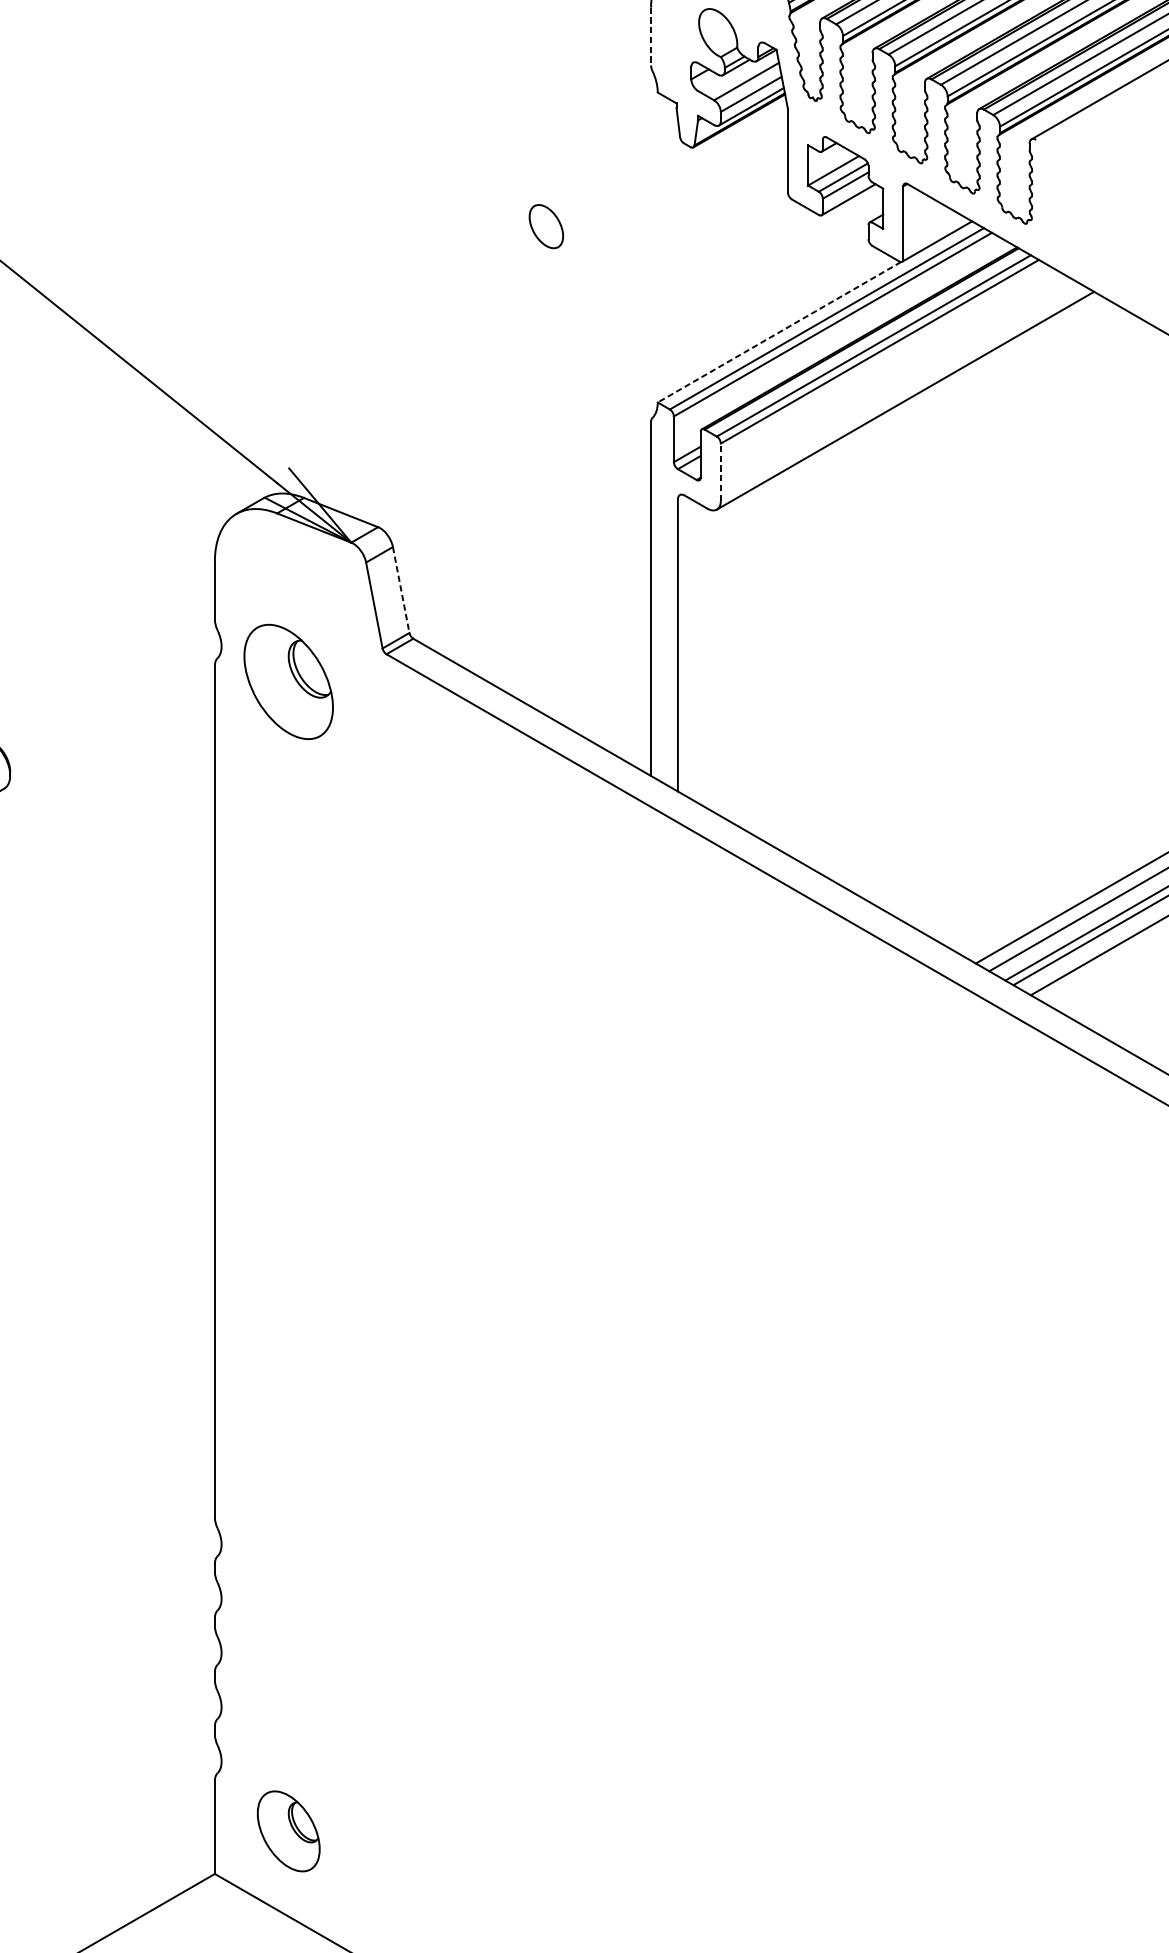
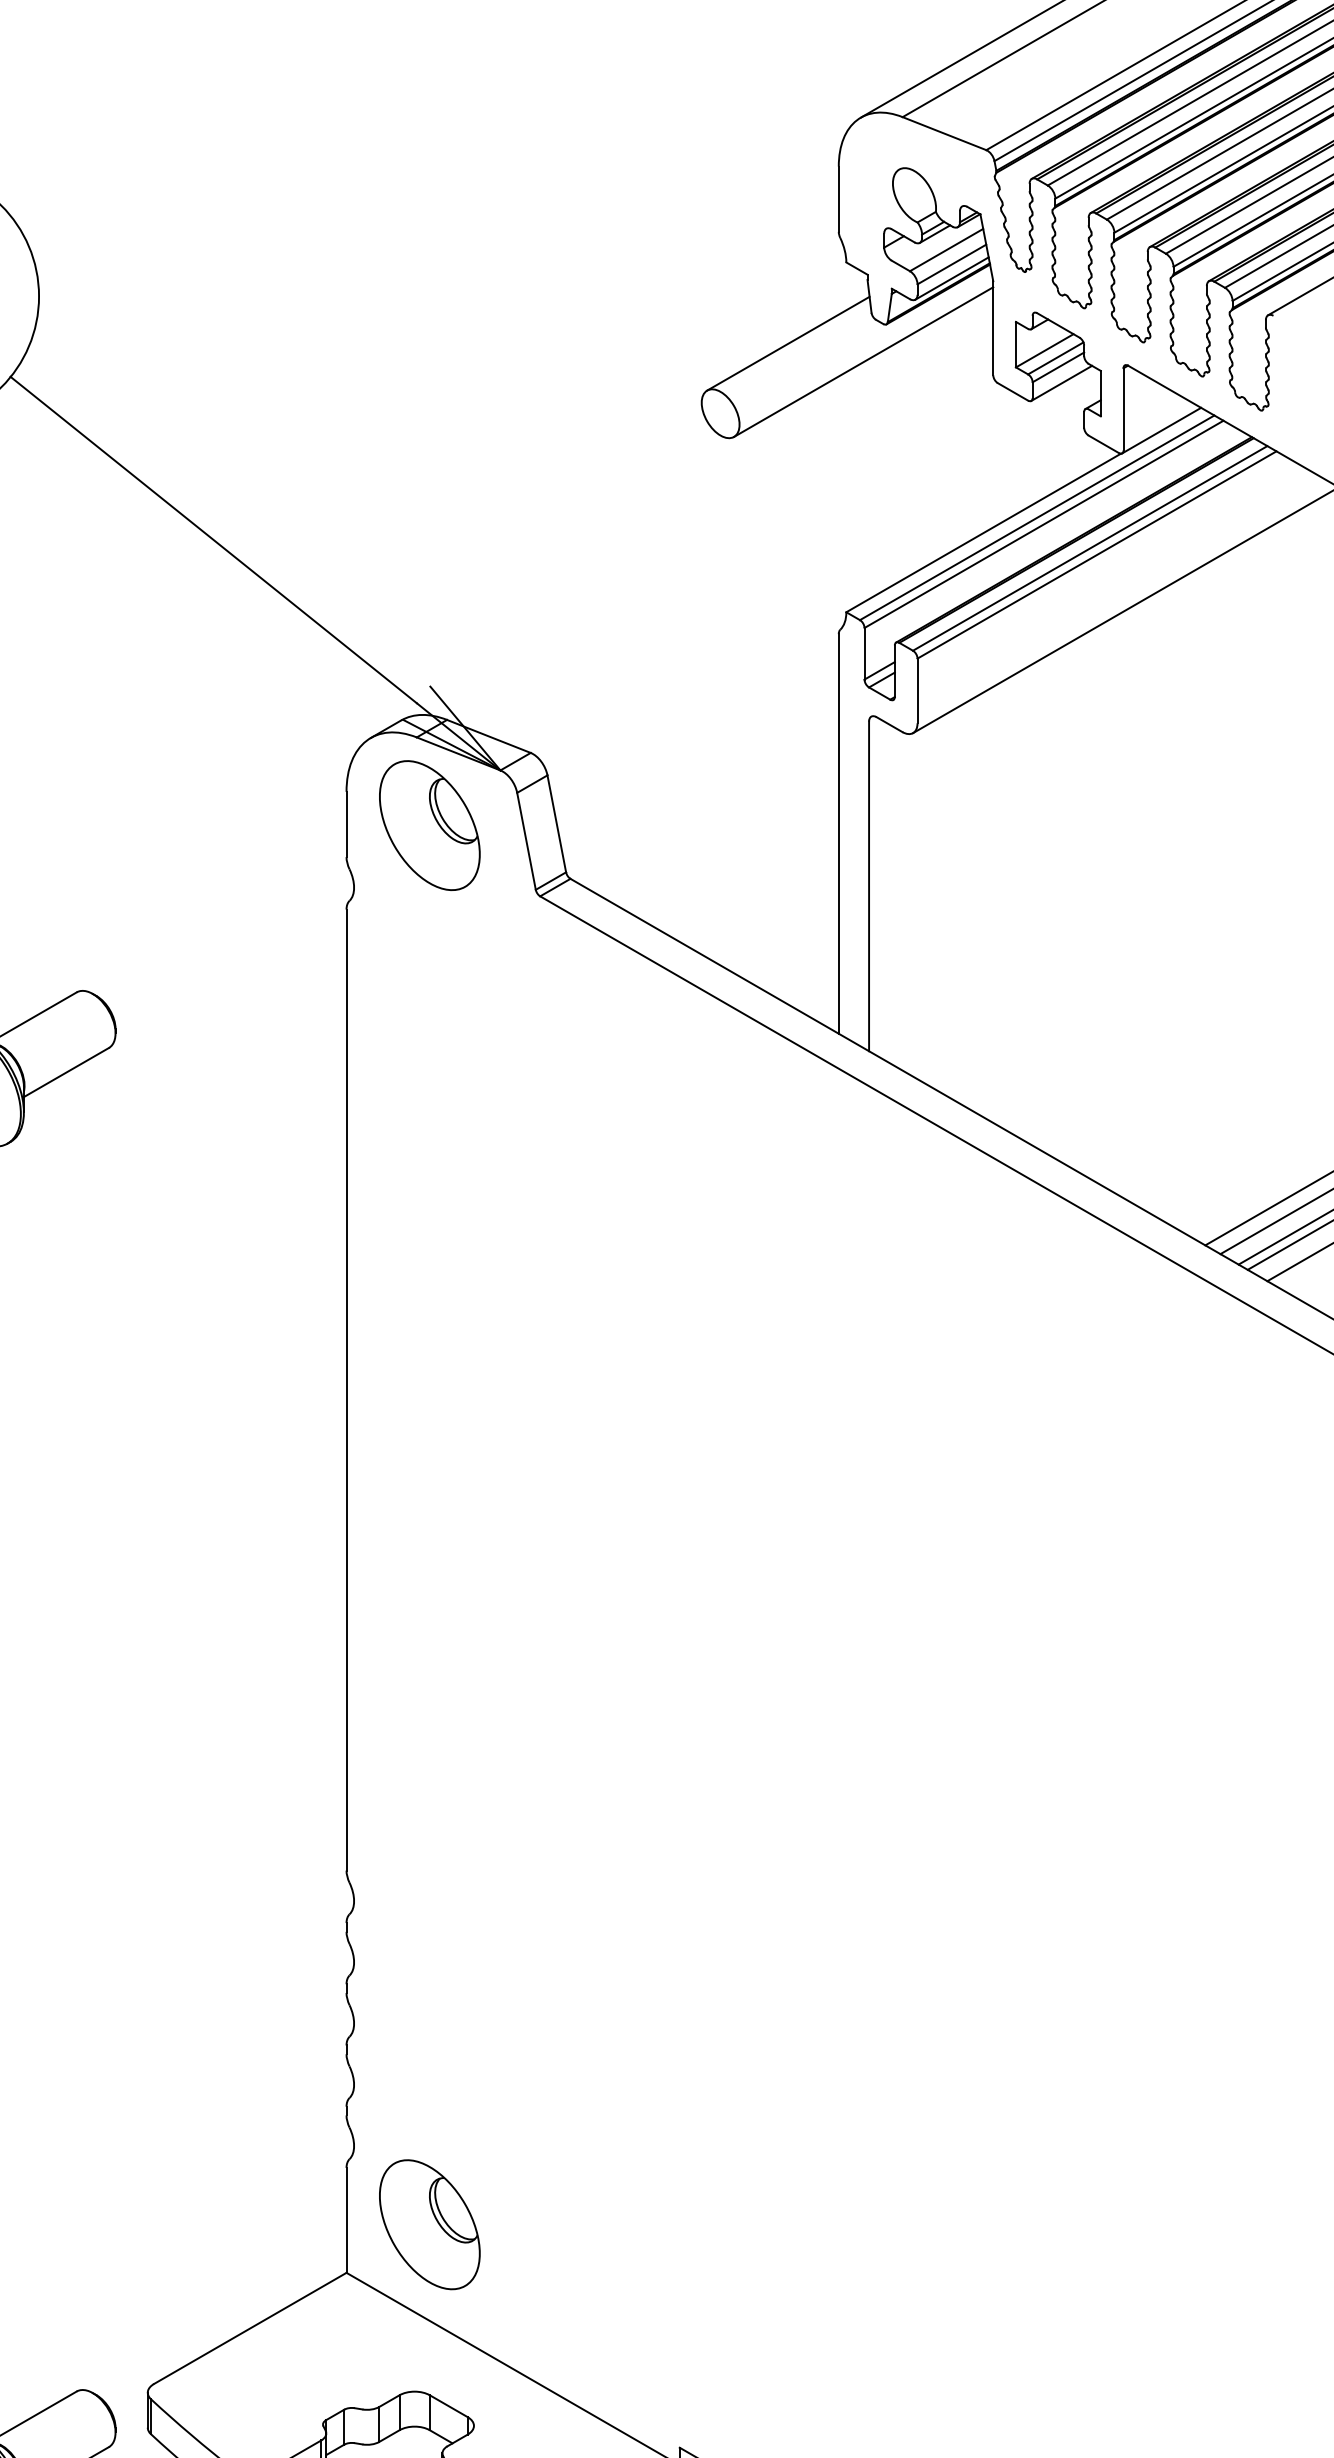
line: (650, 36) -> (838, 199), dashed -> solid
line: (606, 164) -> (788, 343), added
line: (672, 180) -> (863, 361), added
line: (779, 332) -> (983, 533), dashed -> solid
line: (720, 471) -> (917, 690), dashed -> solid
line: (400, 590) -> (556, 824), dashed -> solid
part: (288, 681) -> (429, 825), moved
part: (288, 1831) -> (429, 2224), size x1.43

